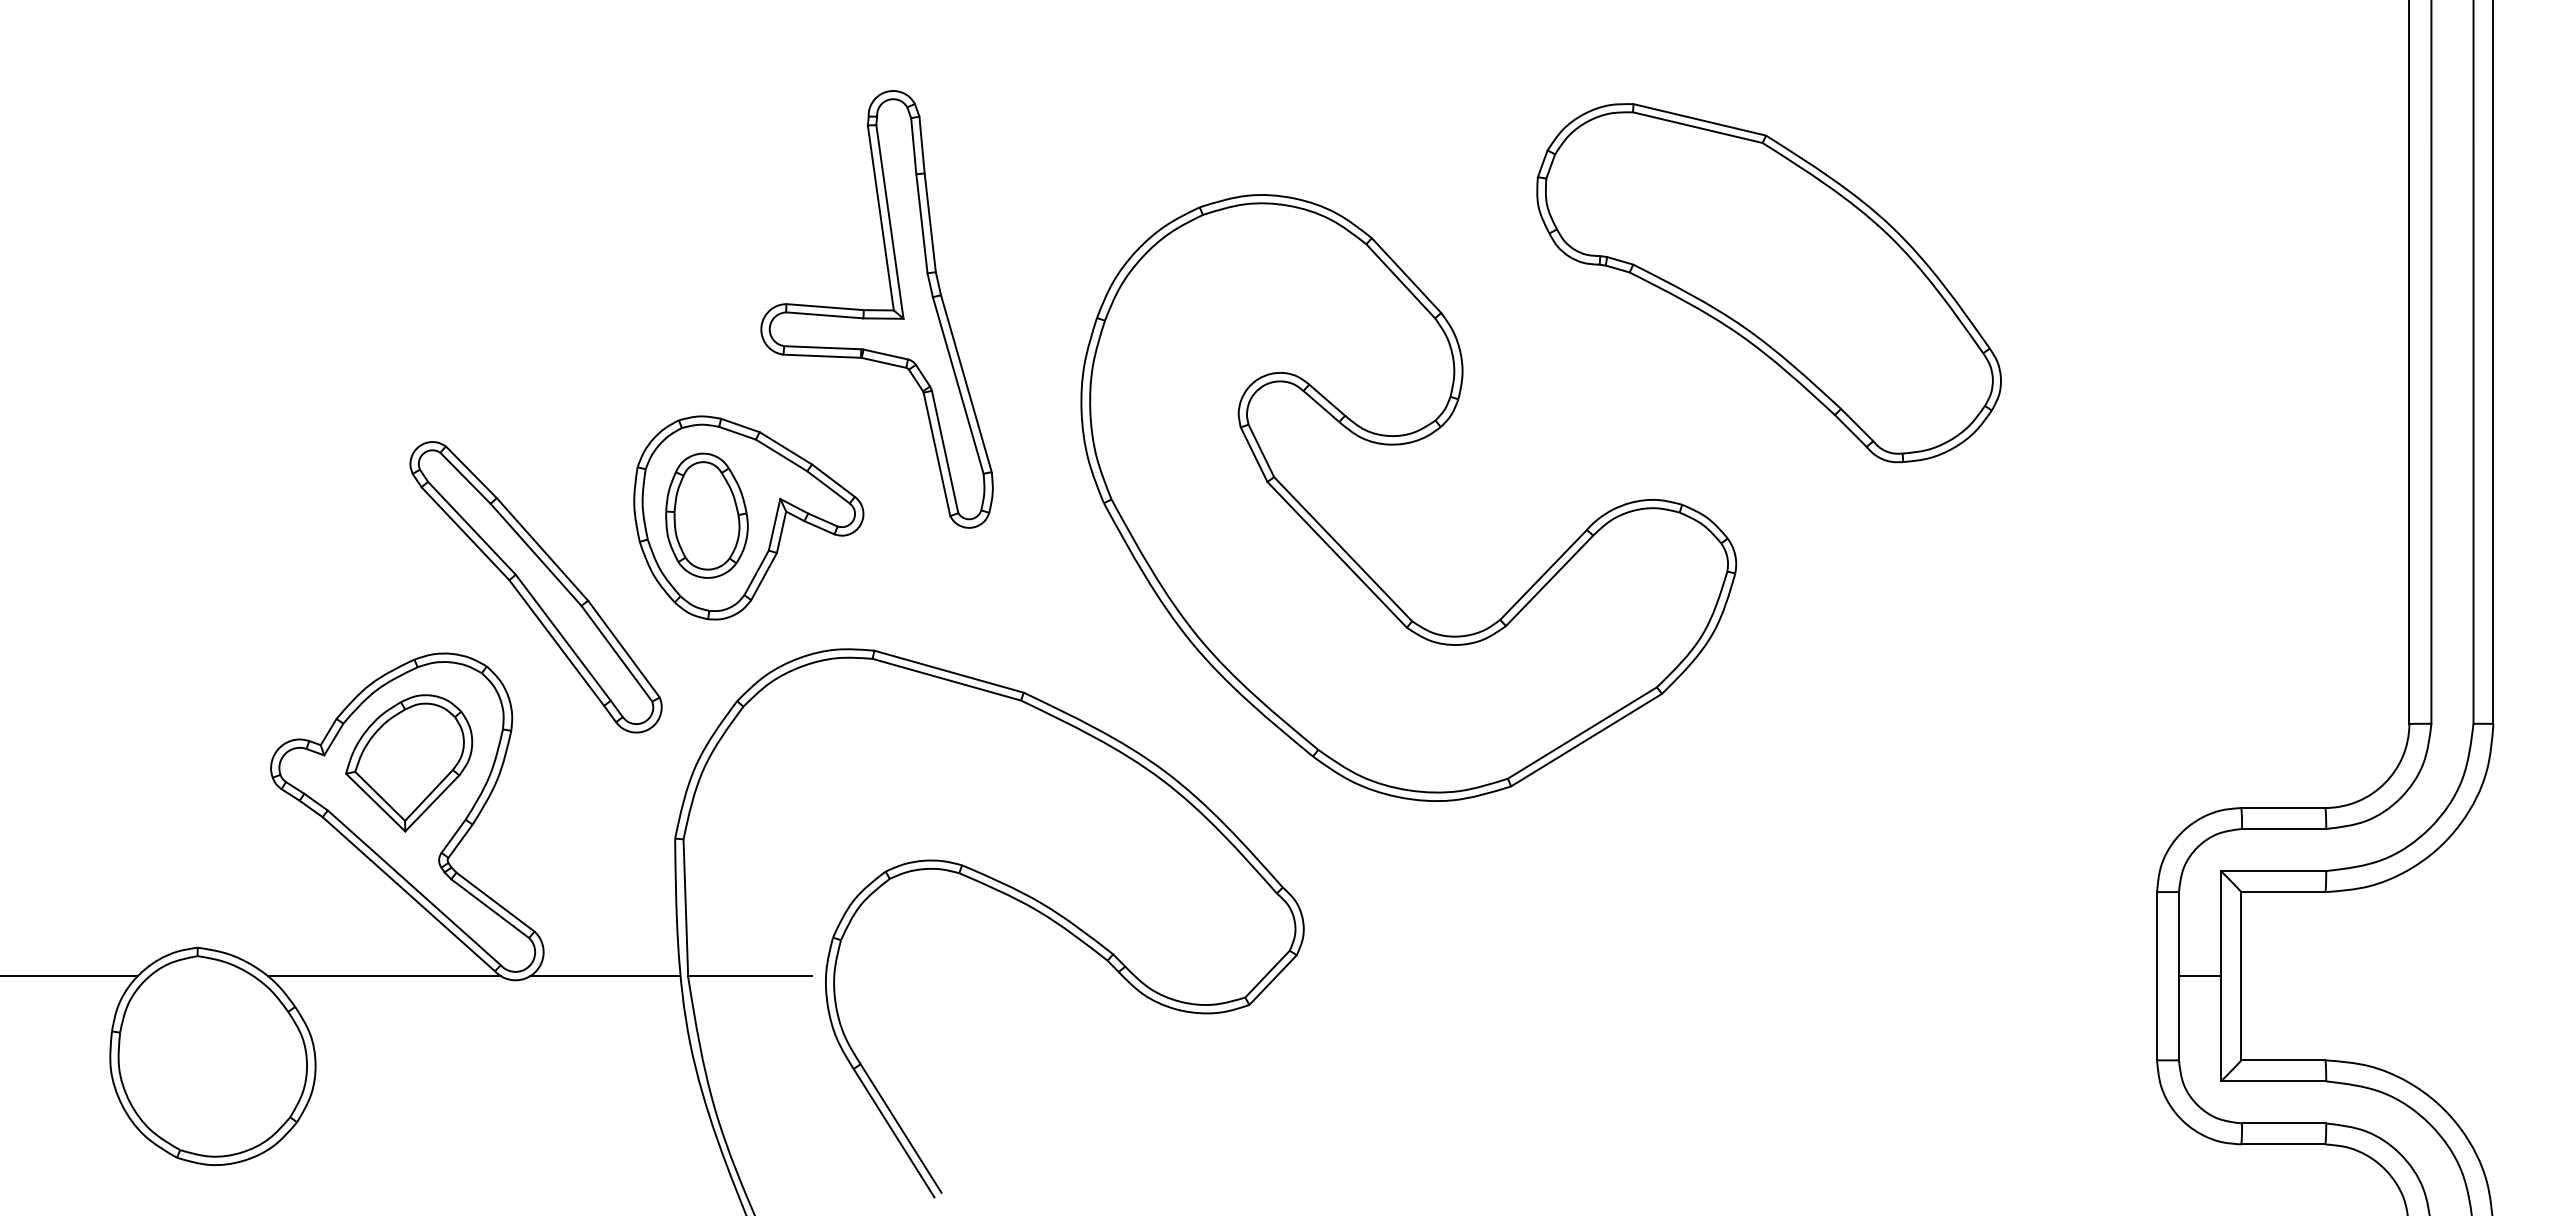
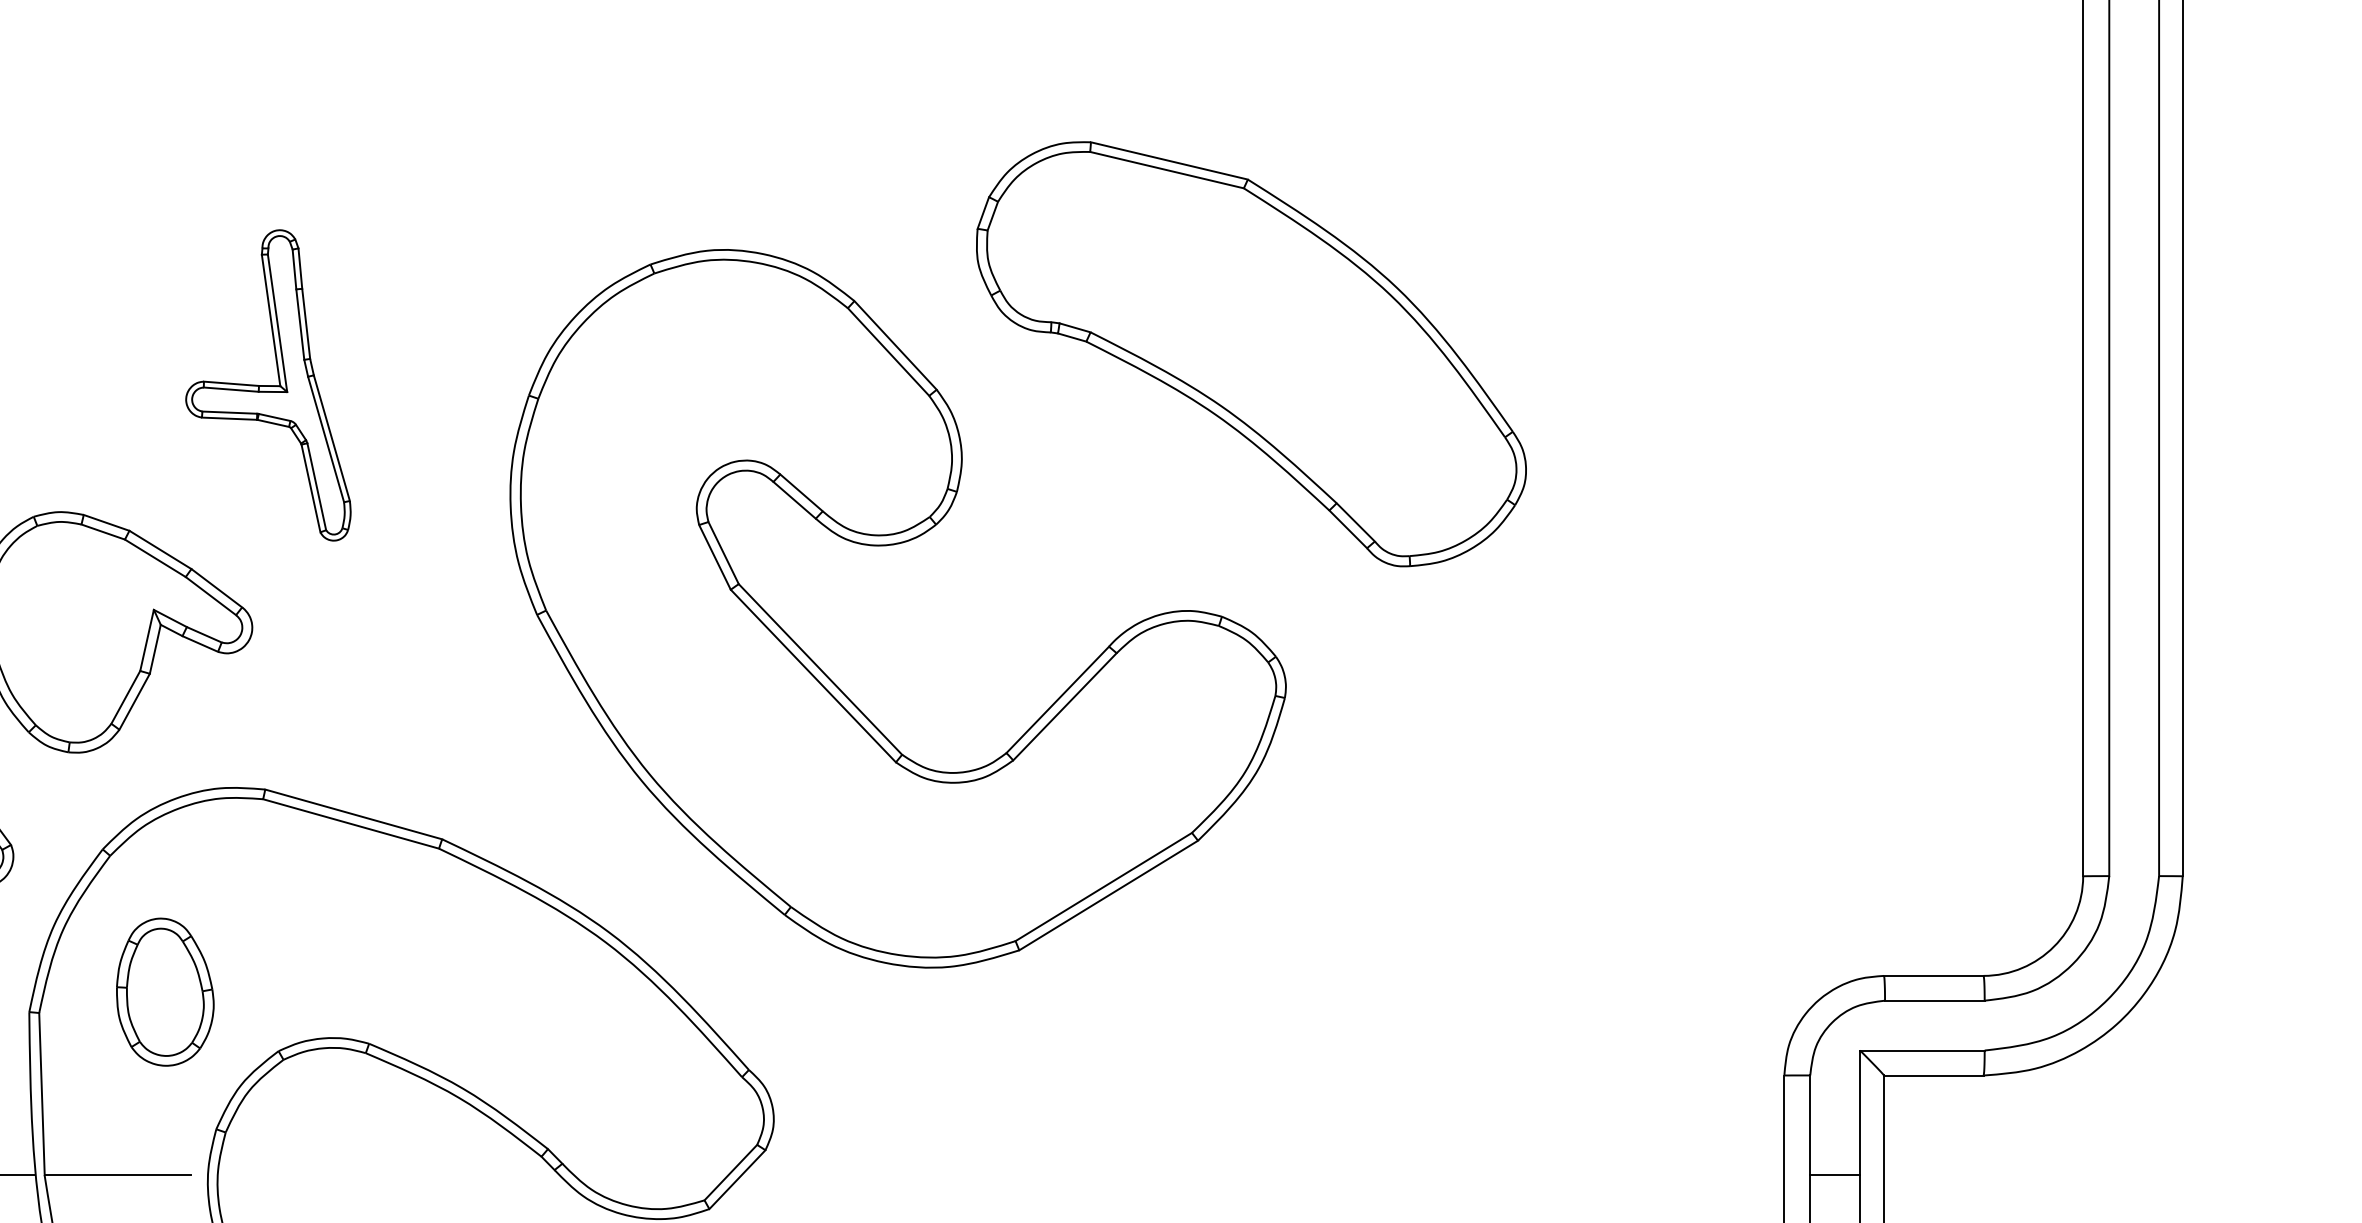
part: (1768, 283) -> (1250, 354), moved
part: (876, 309) -> (267, 385), size x0.6
part: (706, 515) -> (164, 991), moved

